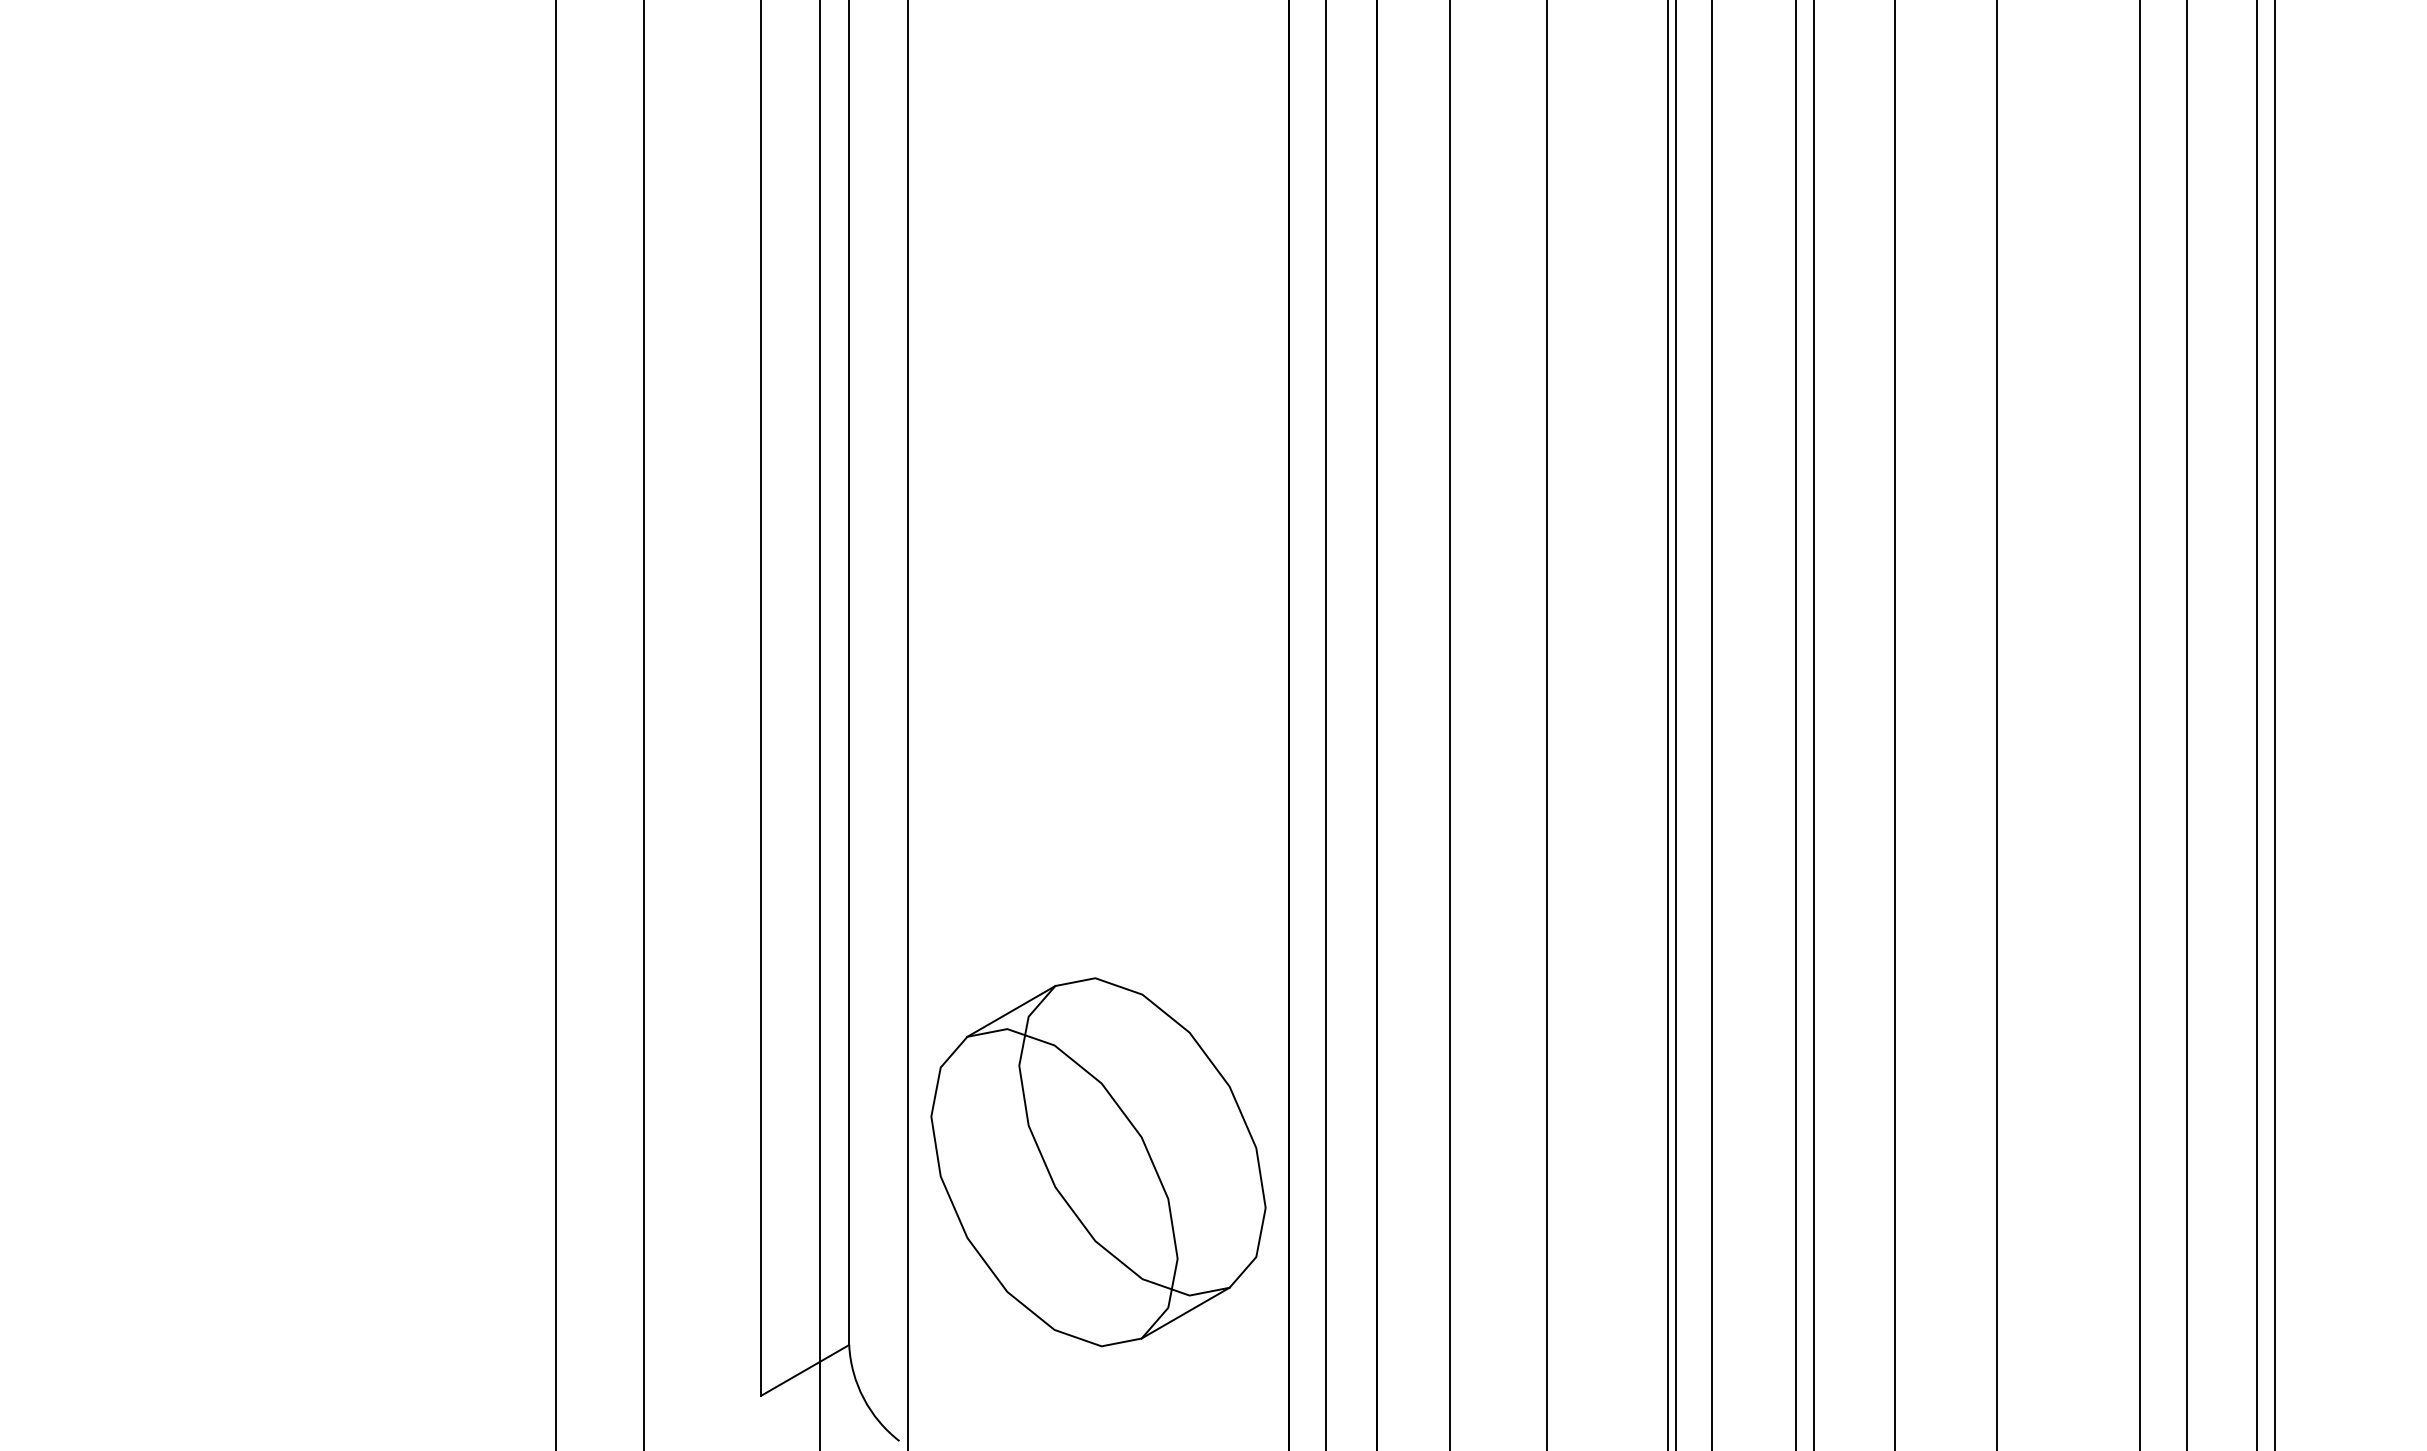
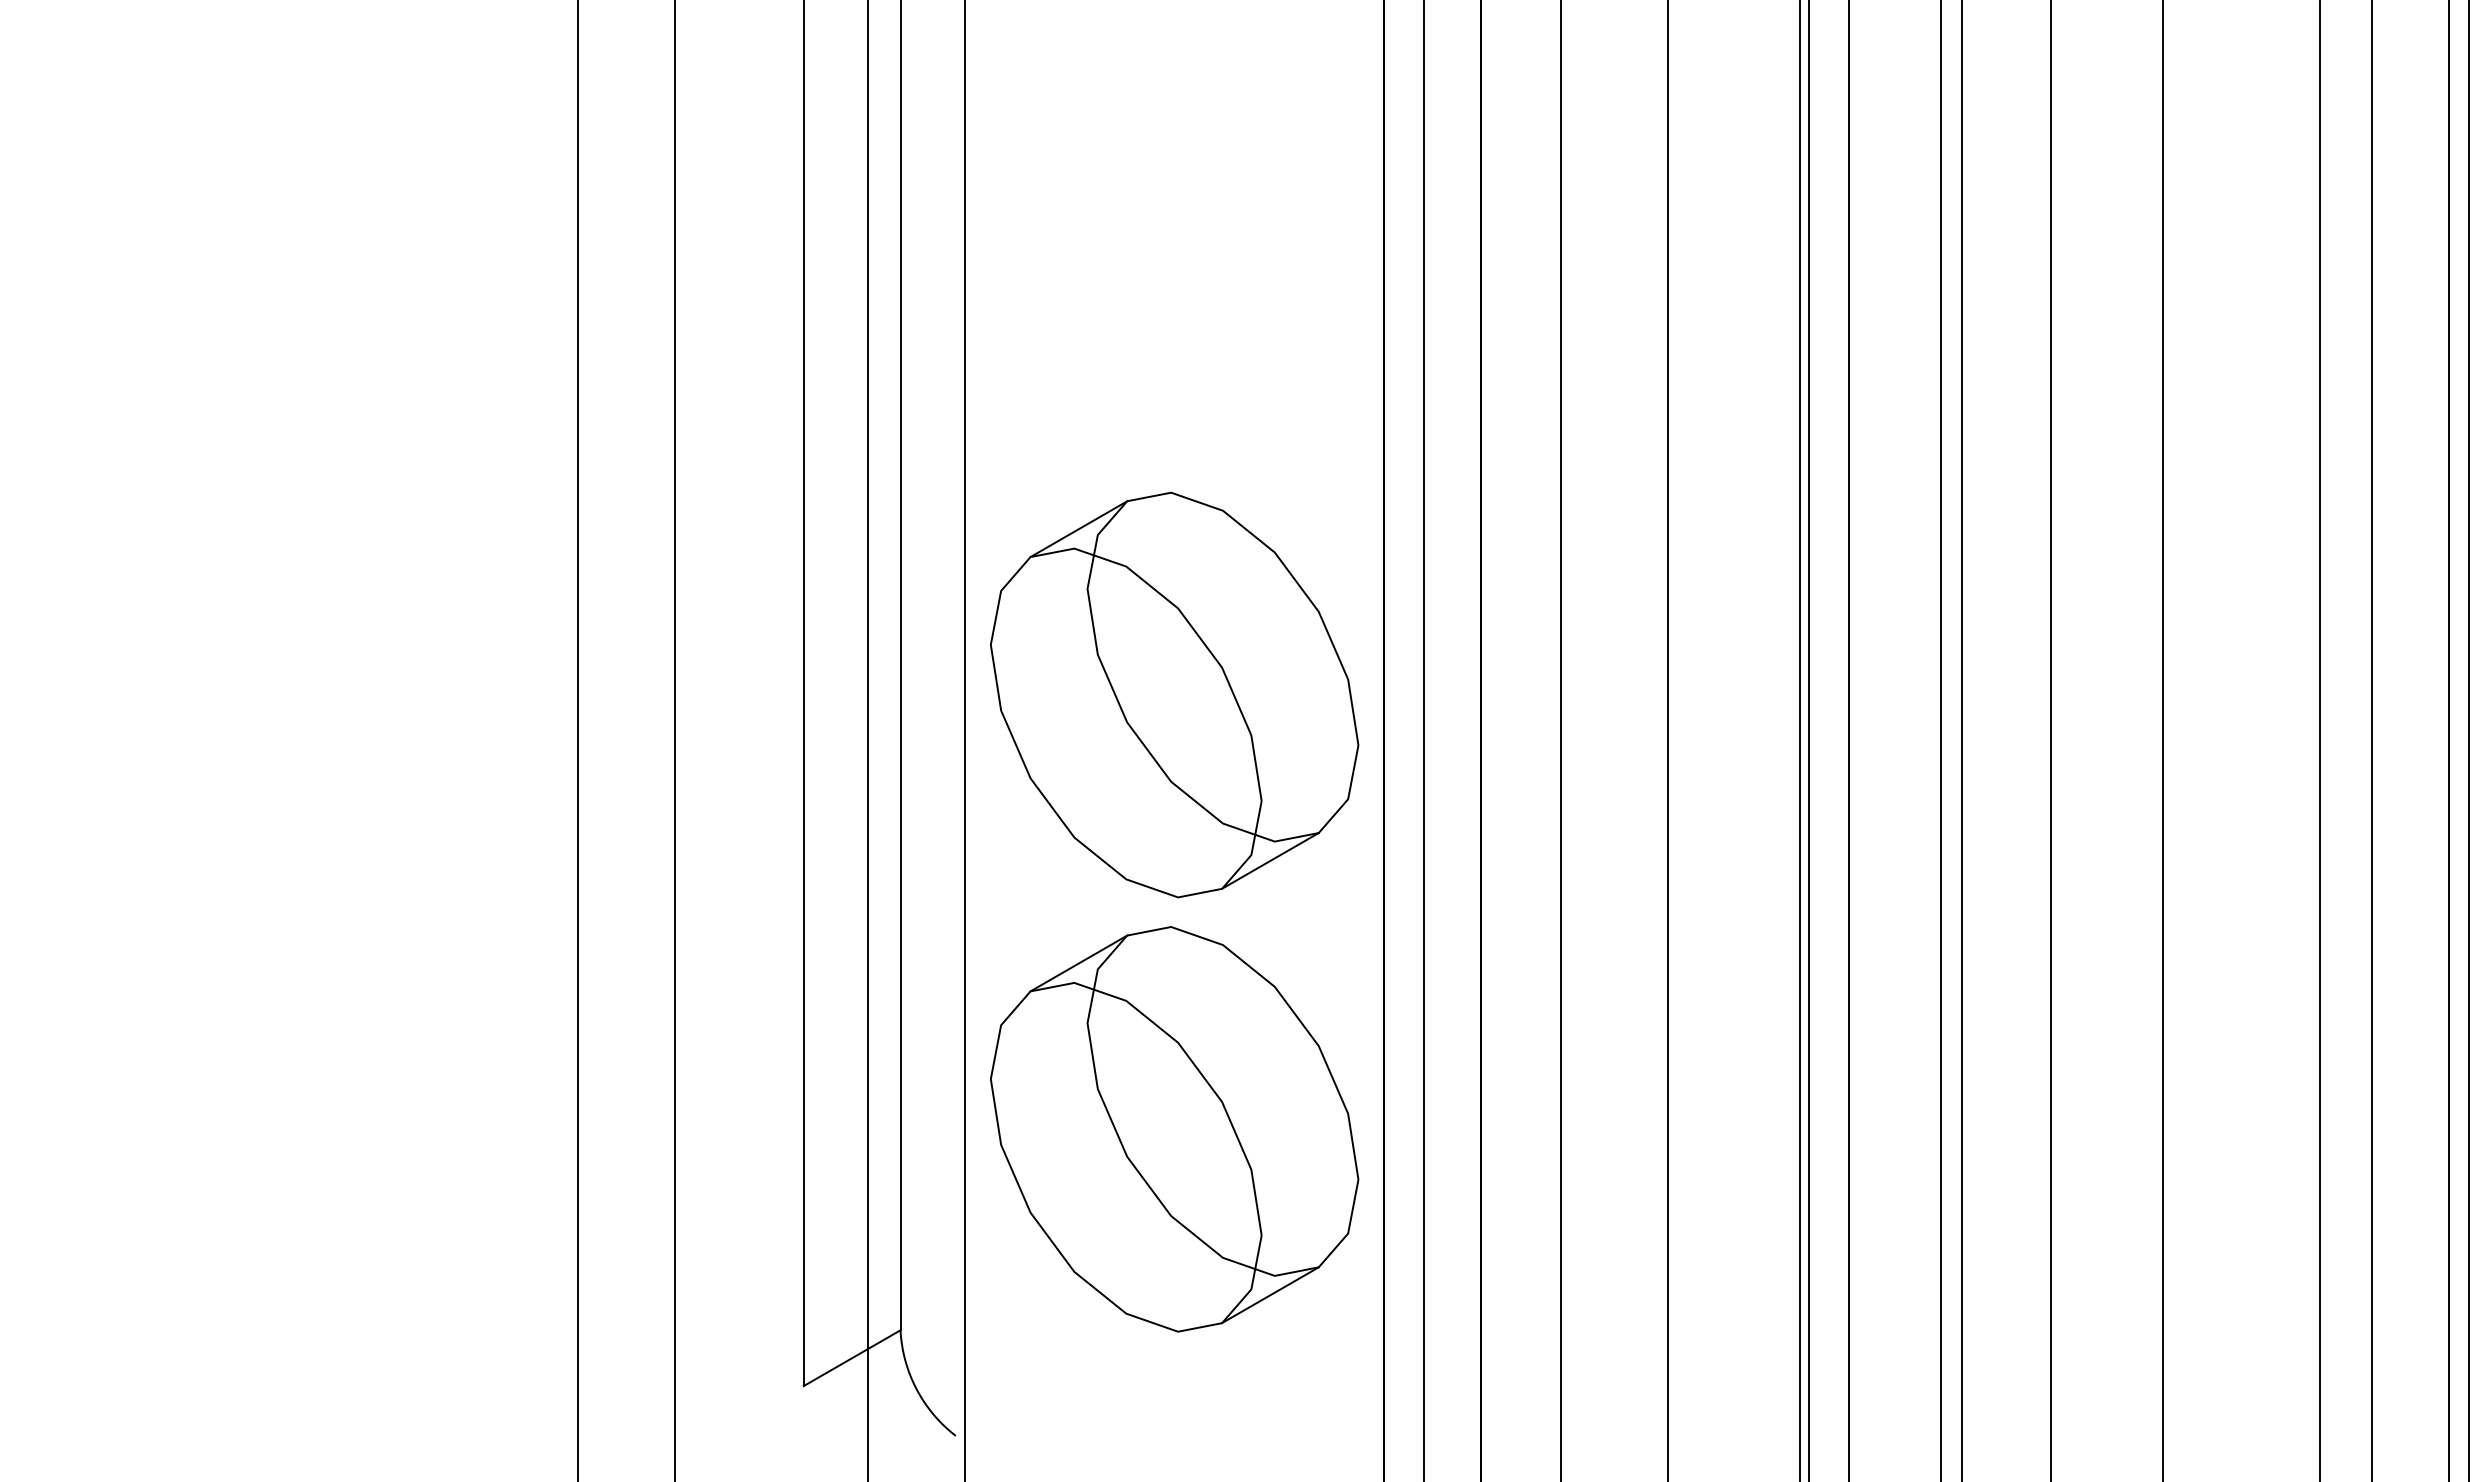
part: (1098, 767) -> (1174, 695), added

